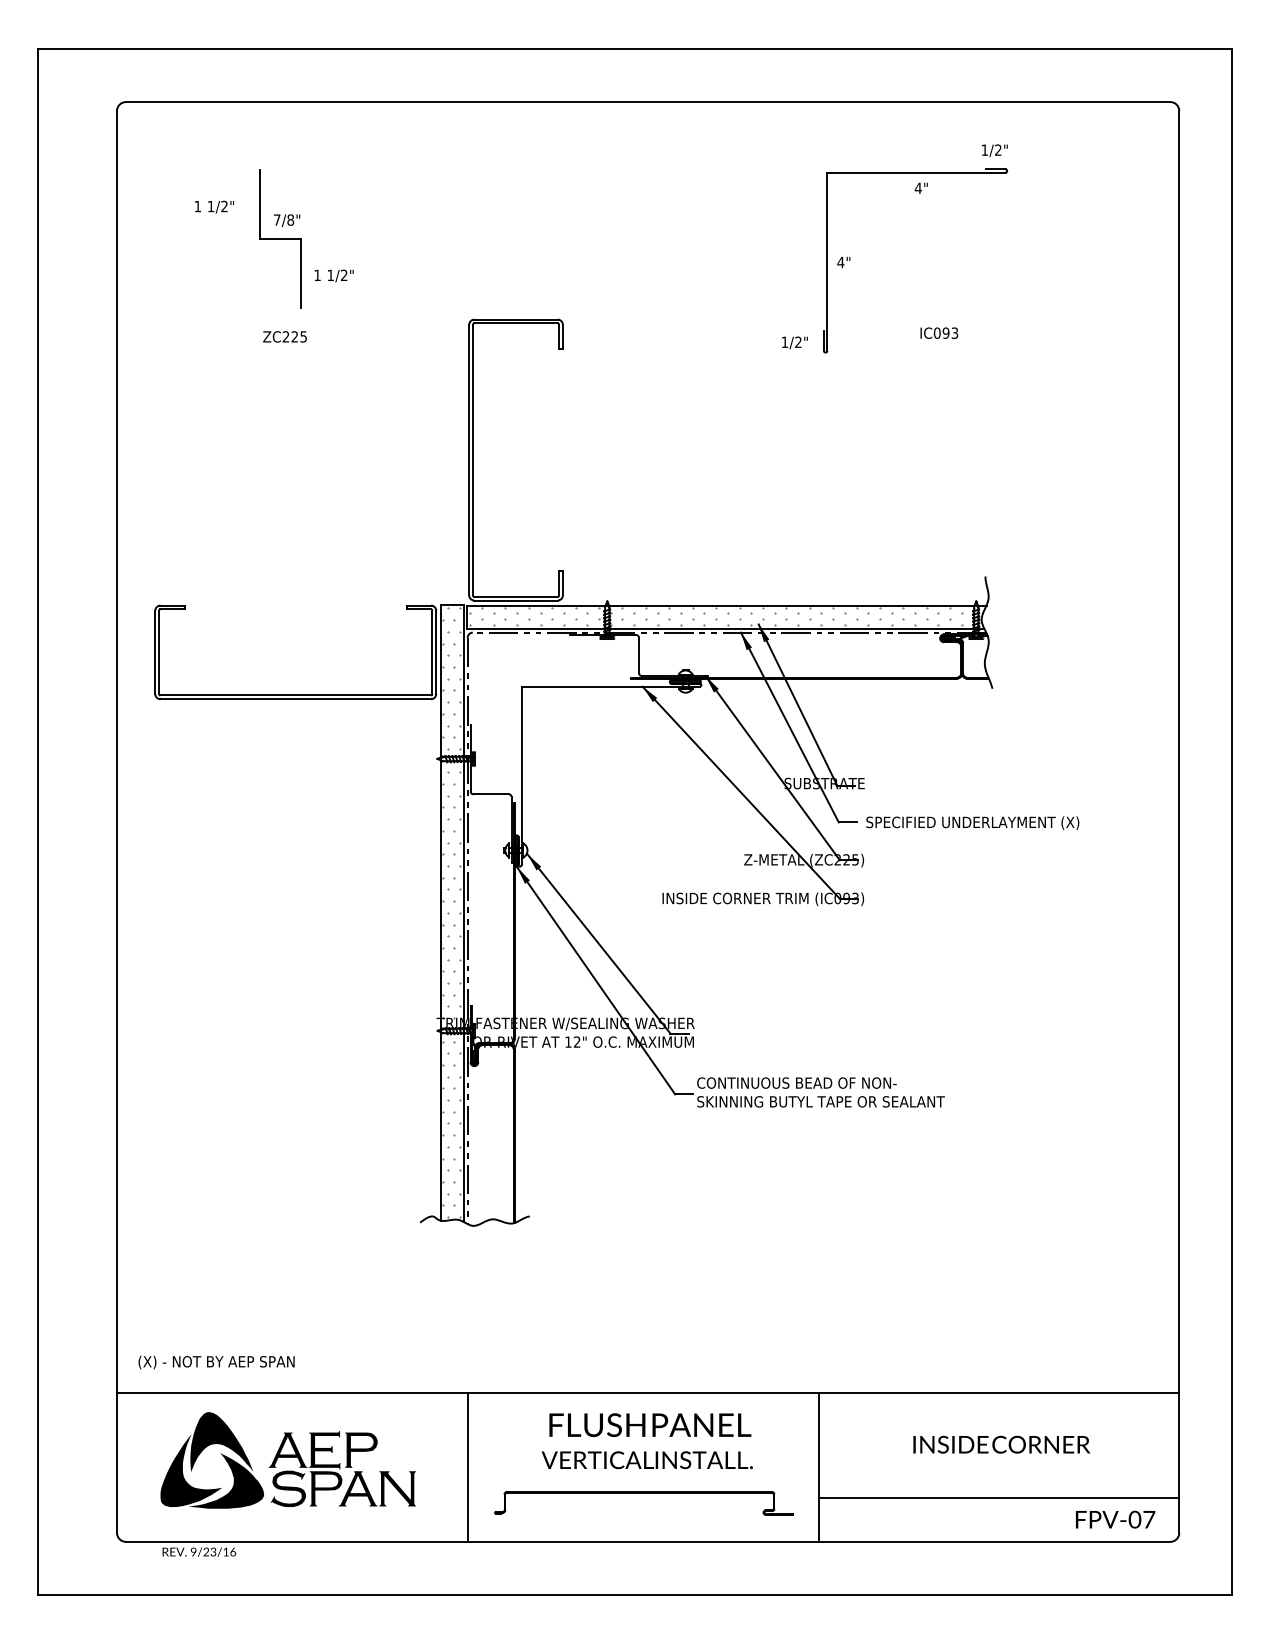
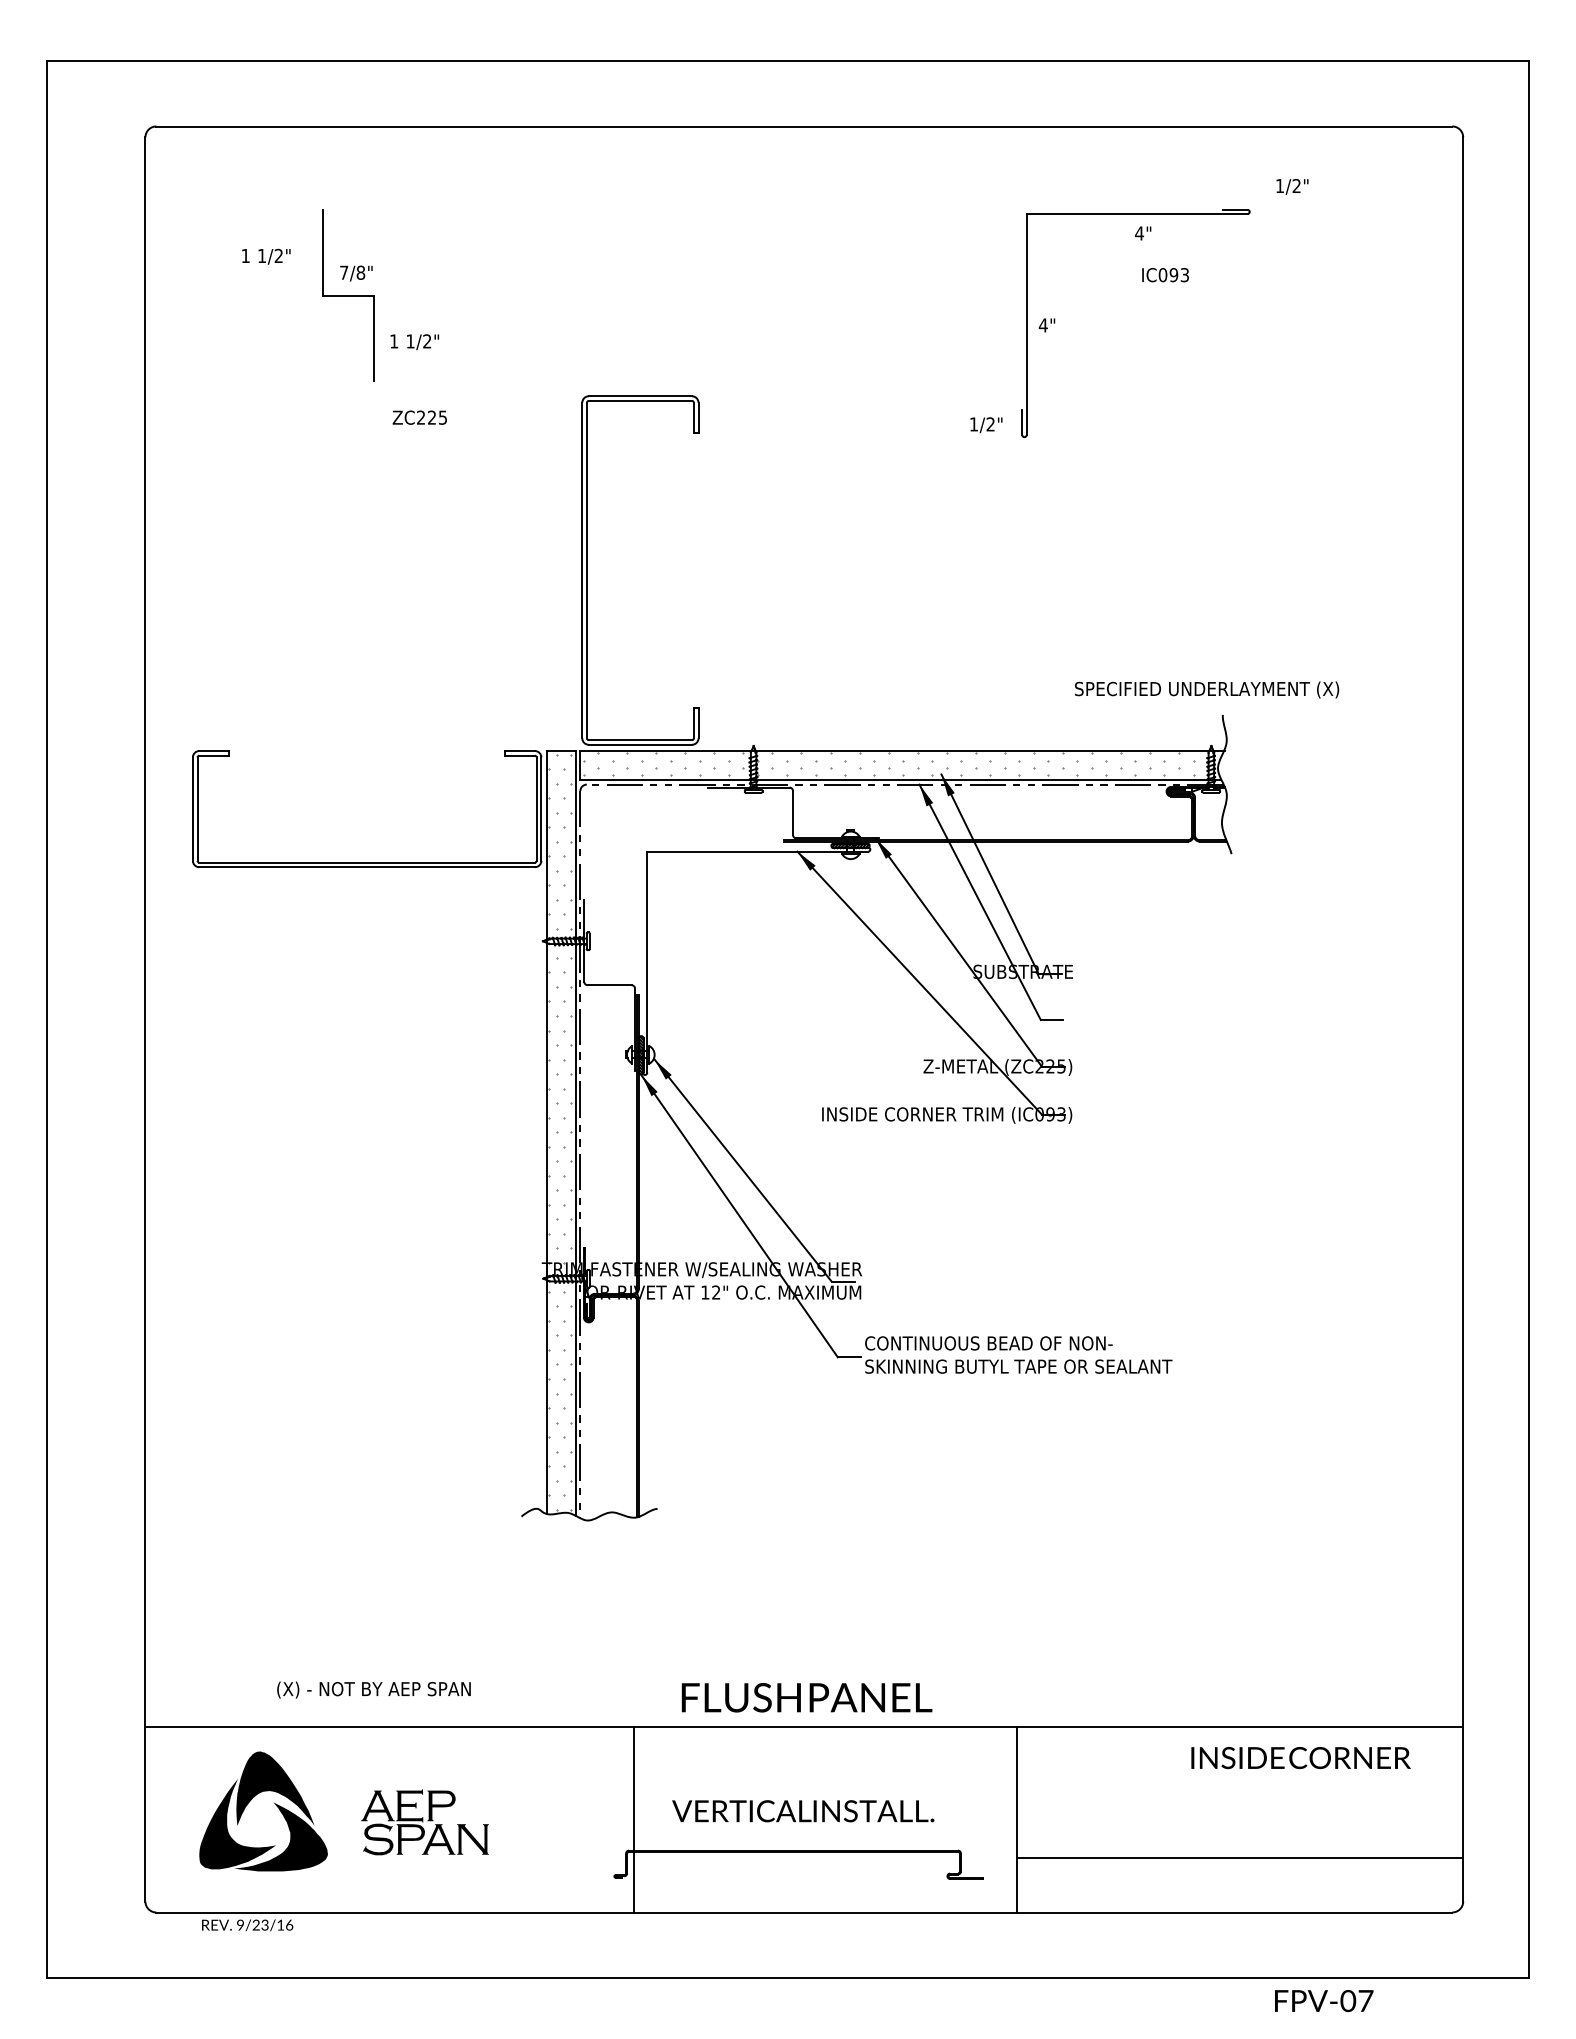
text: (994, 150) -> (1292, 186), moved
text: (939, 333) -> (1165, 275), moved
text: (284, 336) -> (419, 417), moved
text: (973, 822) -> (1207, 689), moved
text: (216, 1362) -> (373, 1689), moved
text: (649, 1424) -> (806, 1697), moved
text: (1001, 1445) -> (1300, 1758), moved
line: (468, 1466) -> (634, 1819), moved
part: (341, 1469) -> (424, 1822), size x0.7
text: (1115, 1519) -> (1324, 2000), moved

